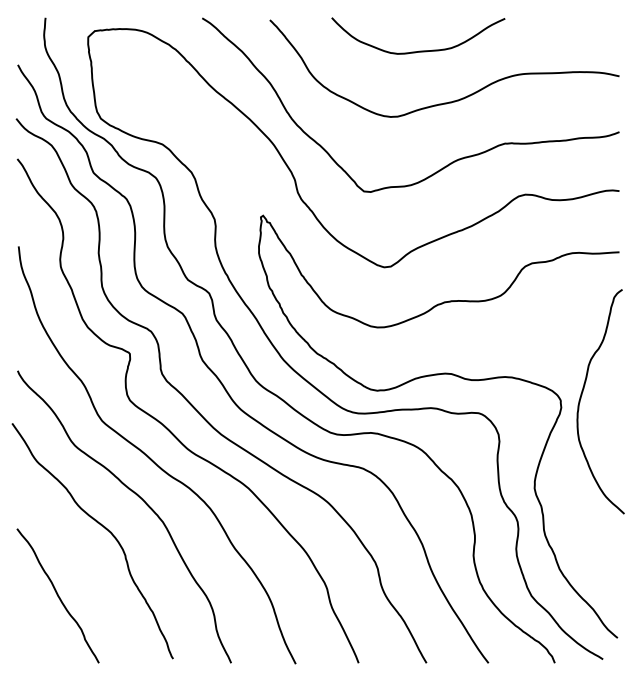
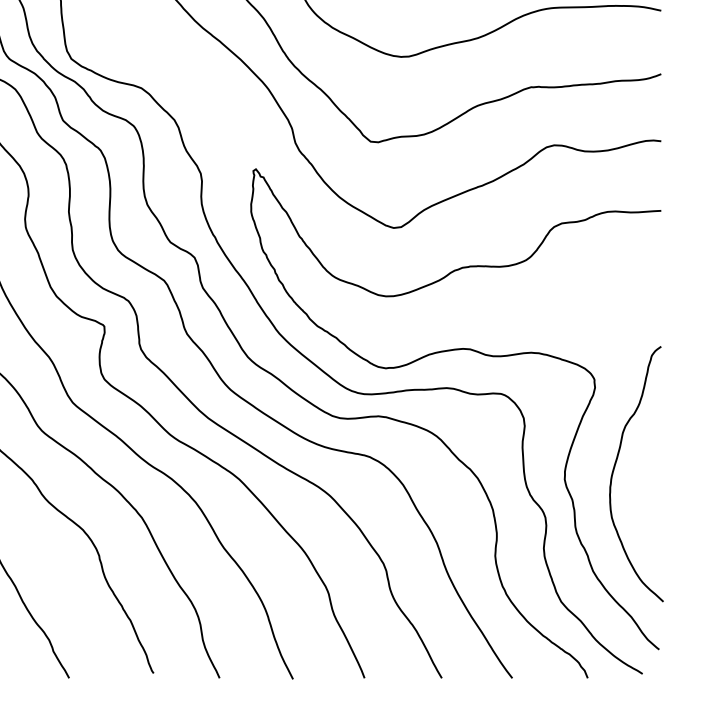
curve: (582, 395) -> (615, 467), moved

